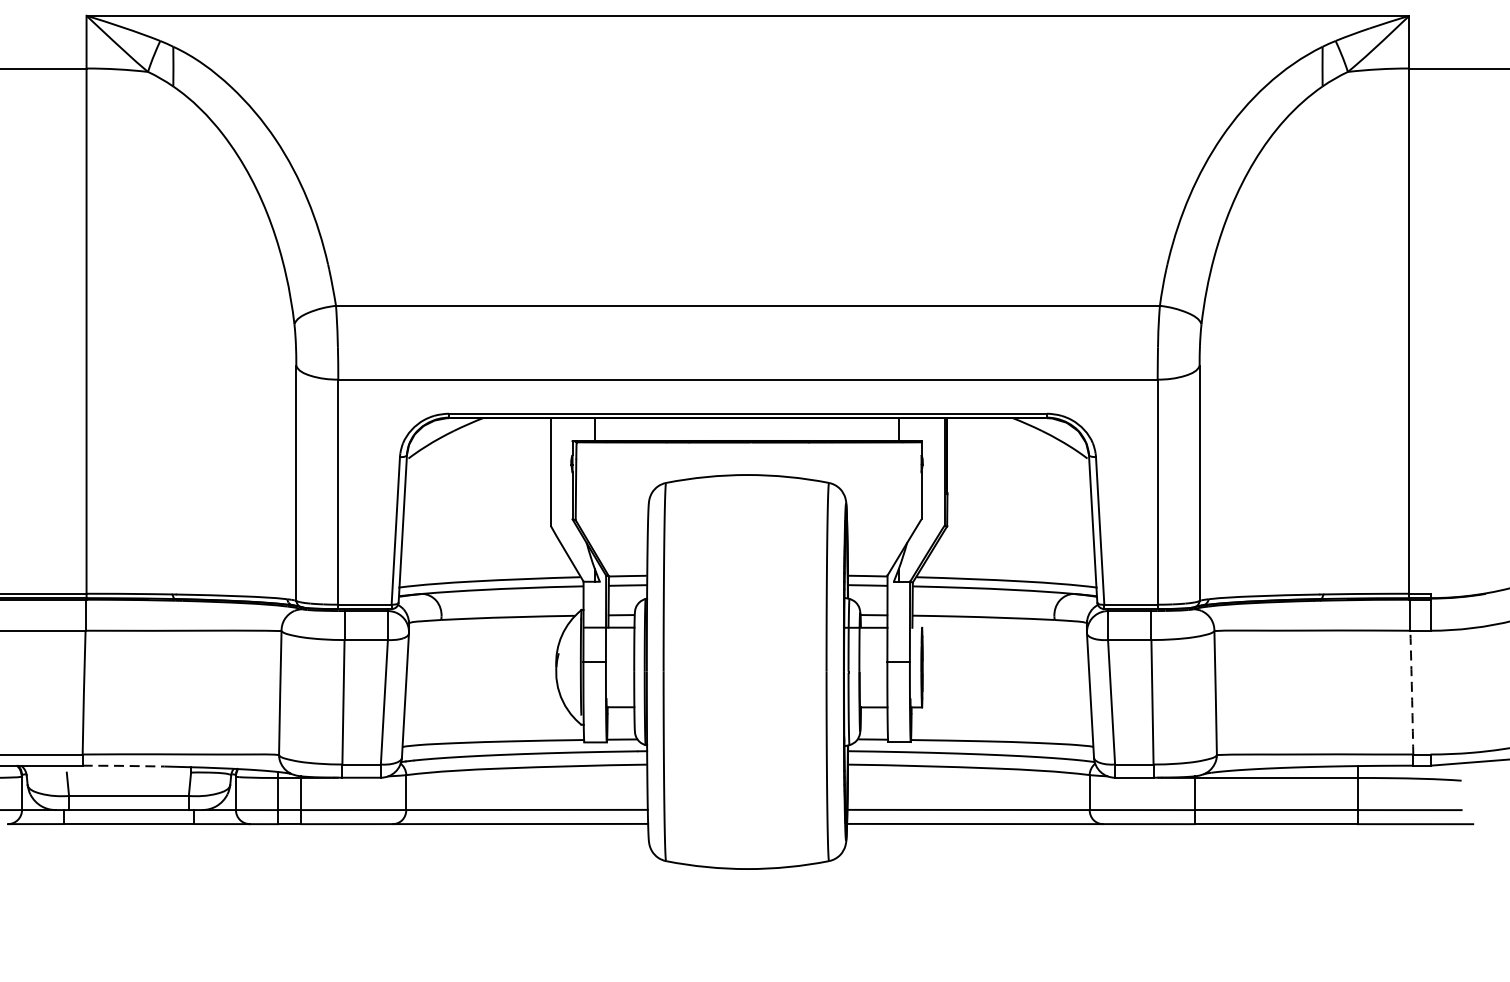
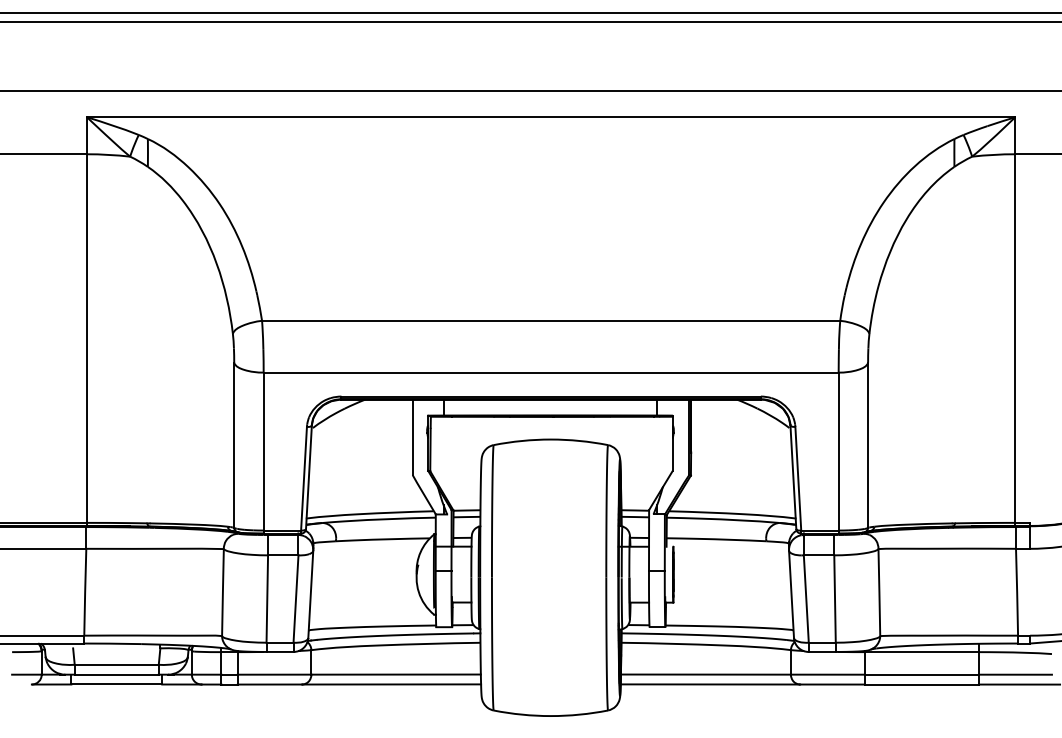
arc: (1412, 692) -> (1017, 592), dashed -> solid
line: (122, 765) -> (112, 643), dashed -> solid

